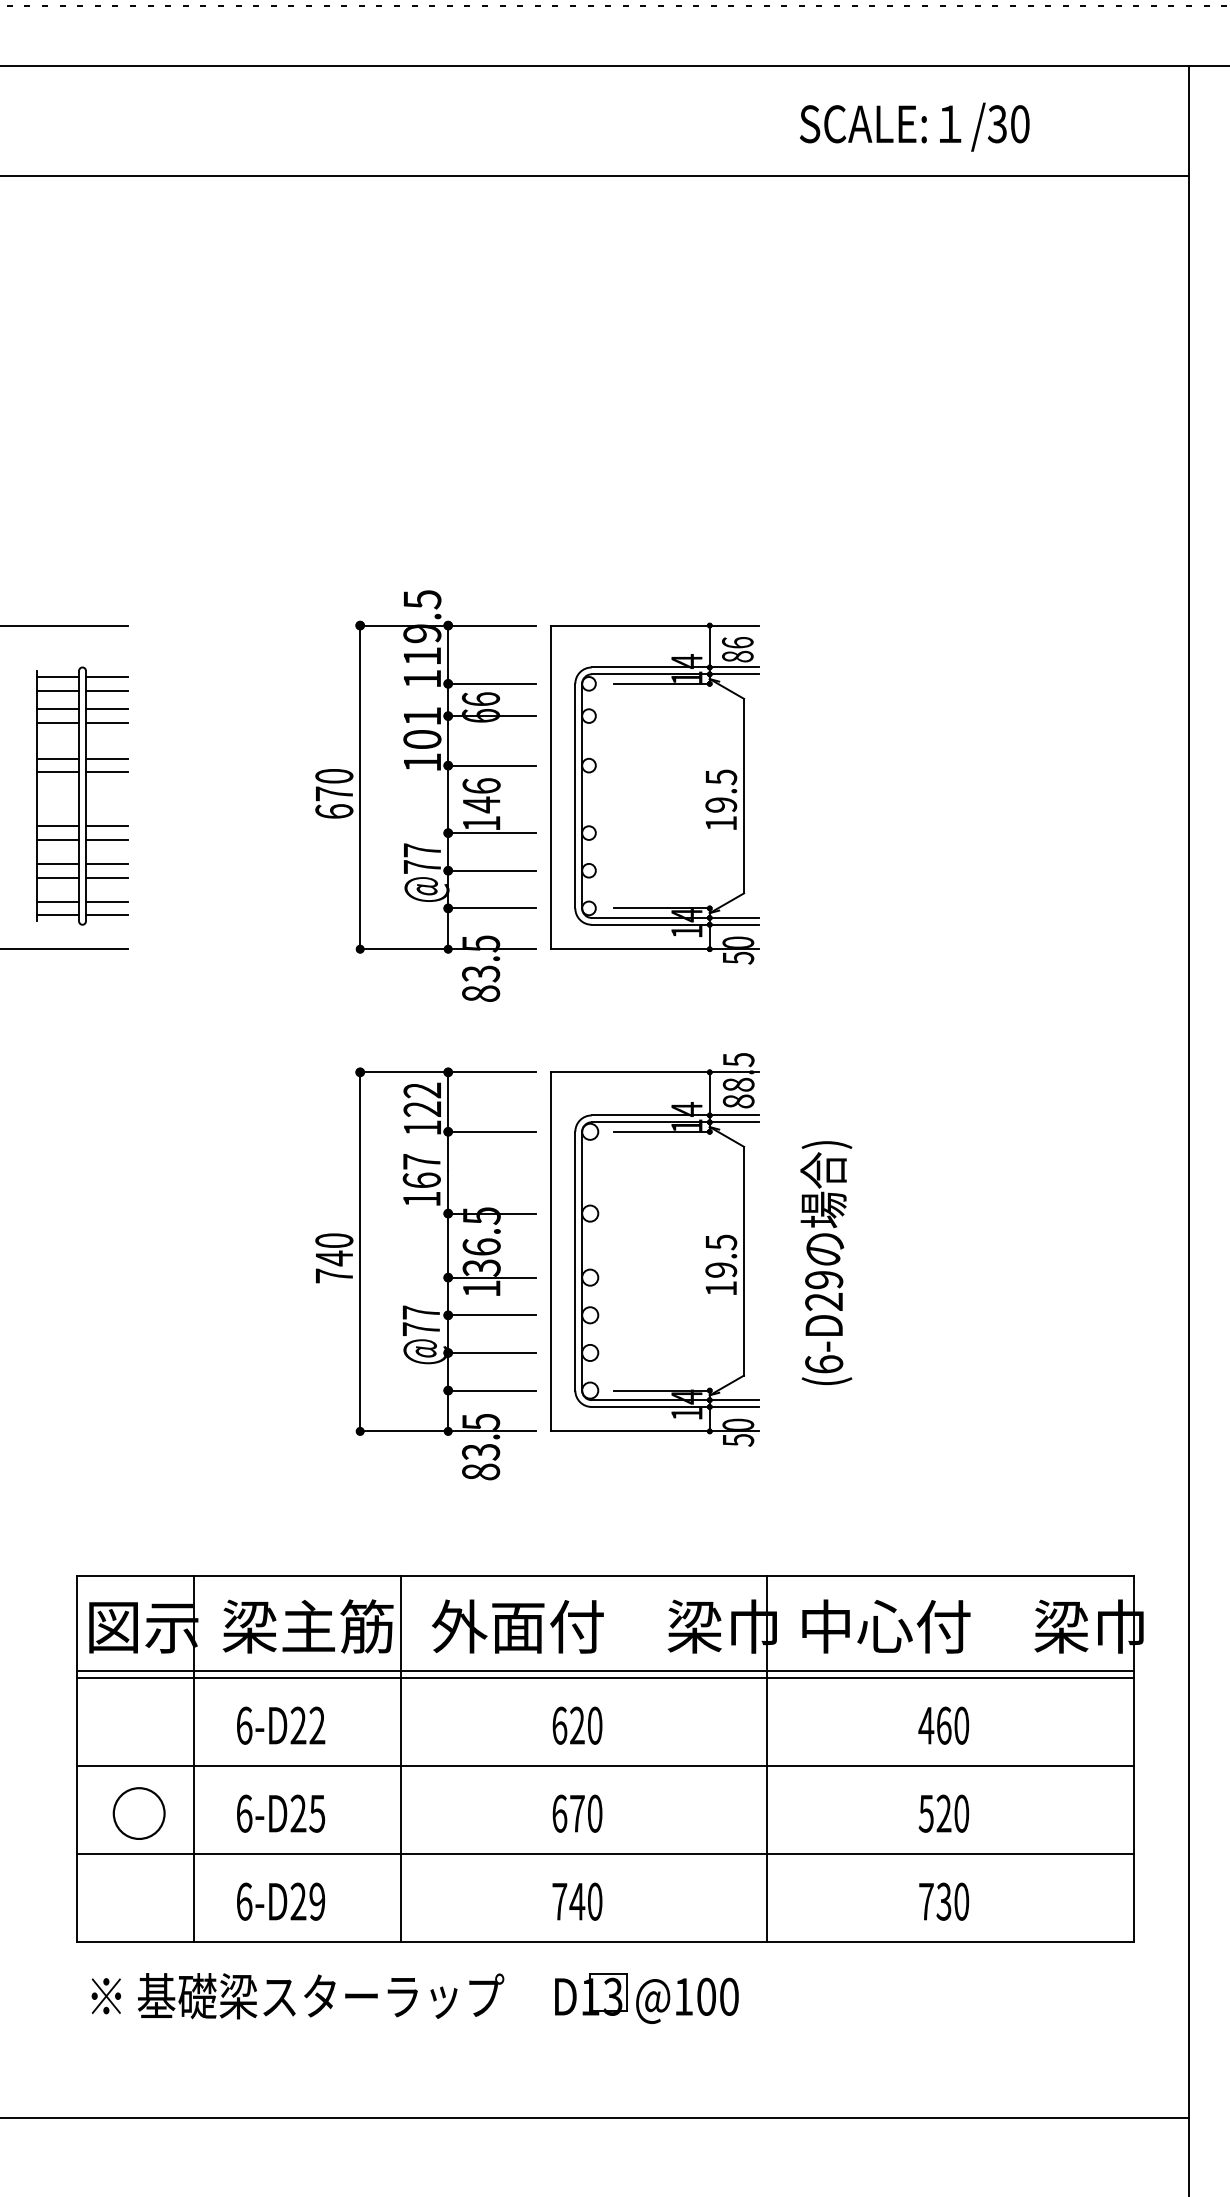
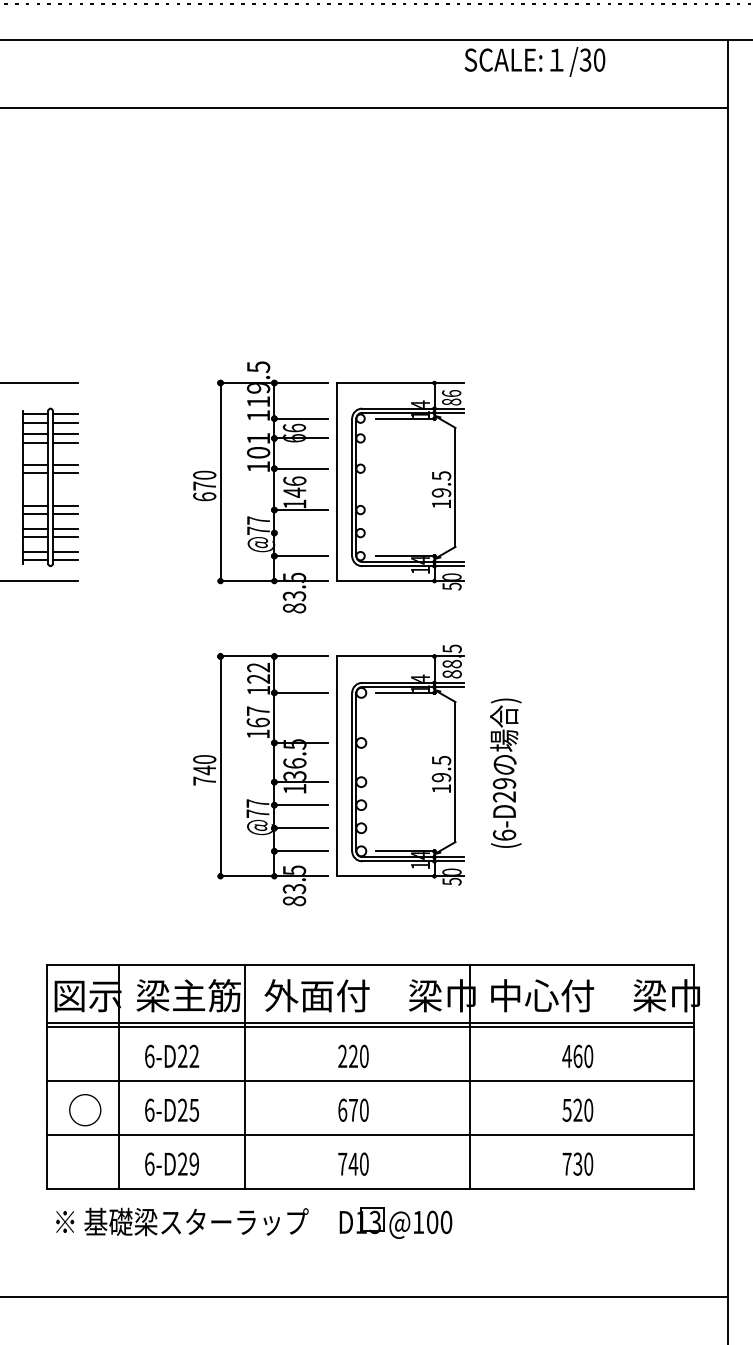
text: (913, 126) -> (534, 61), moved
line: (492, 871) -> (301, 533), removed
text: (559, 1725) -> (342, 1056), 620 -> 220

